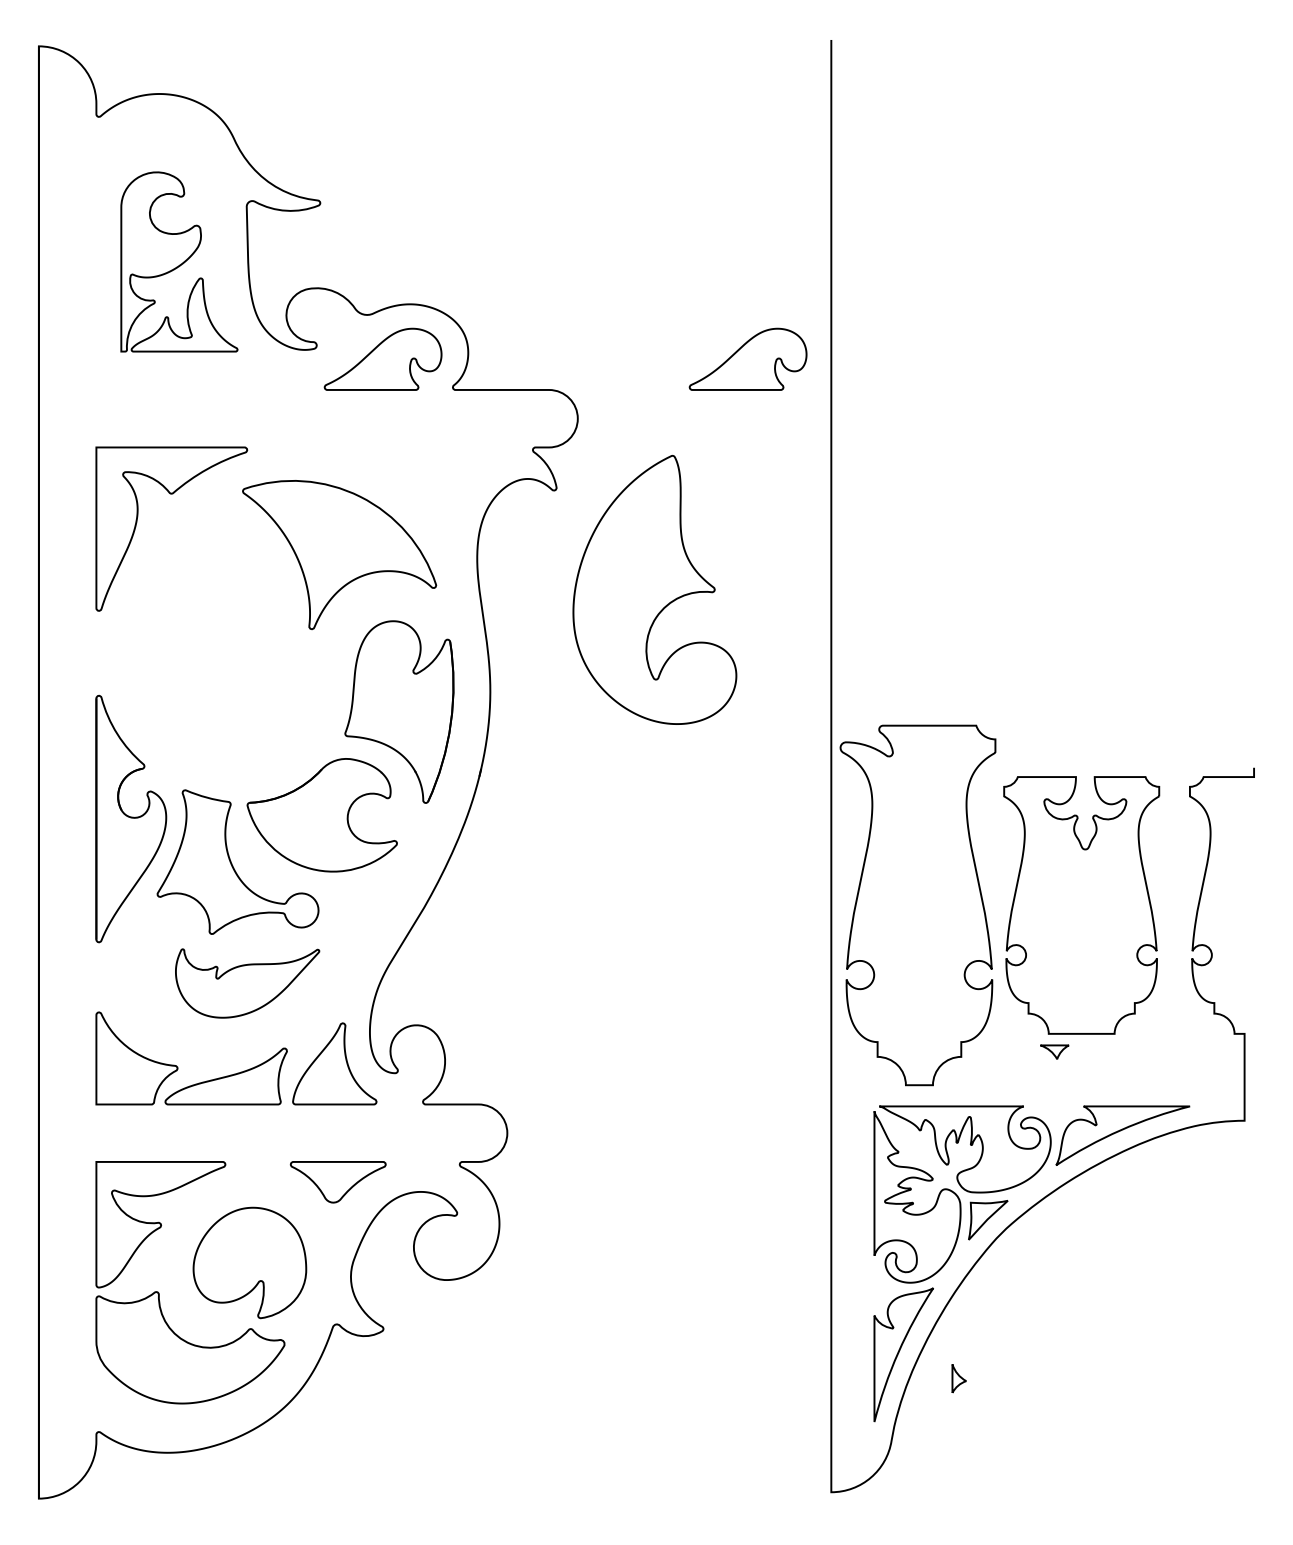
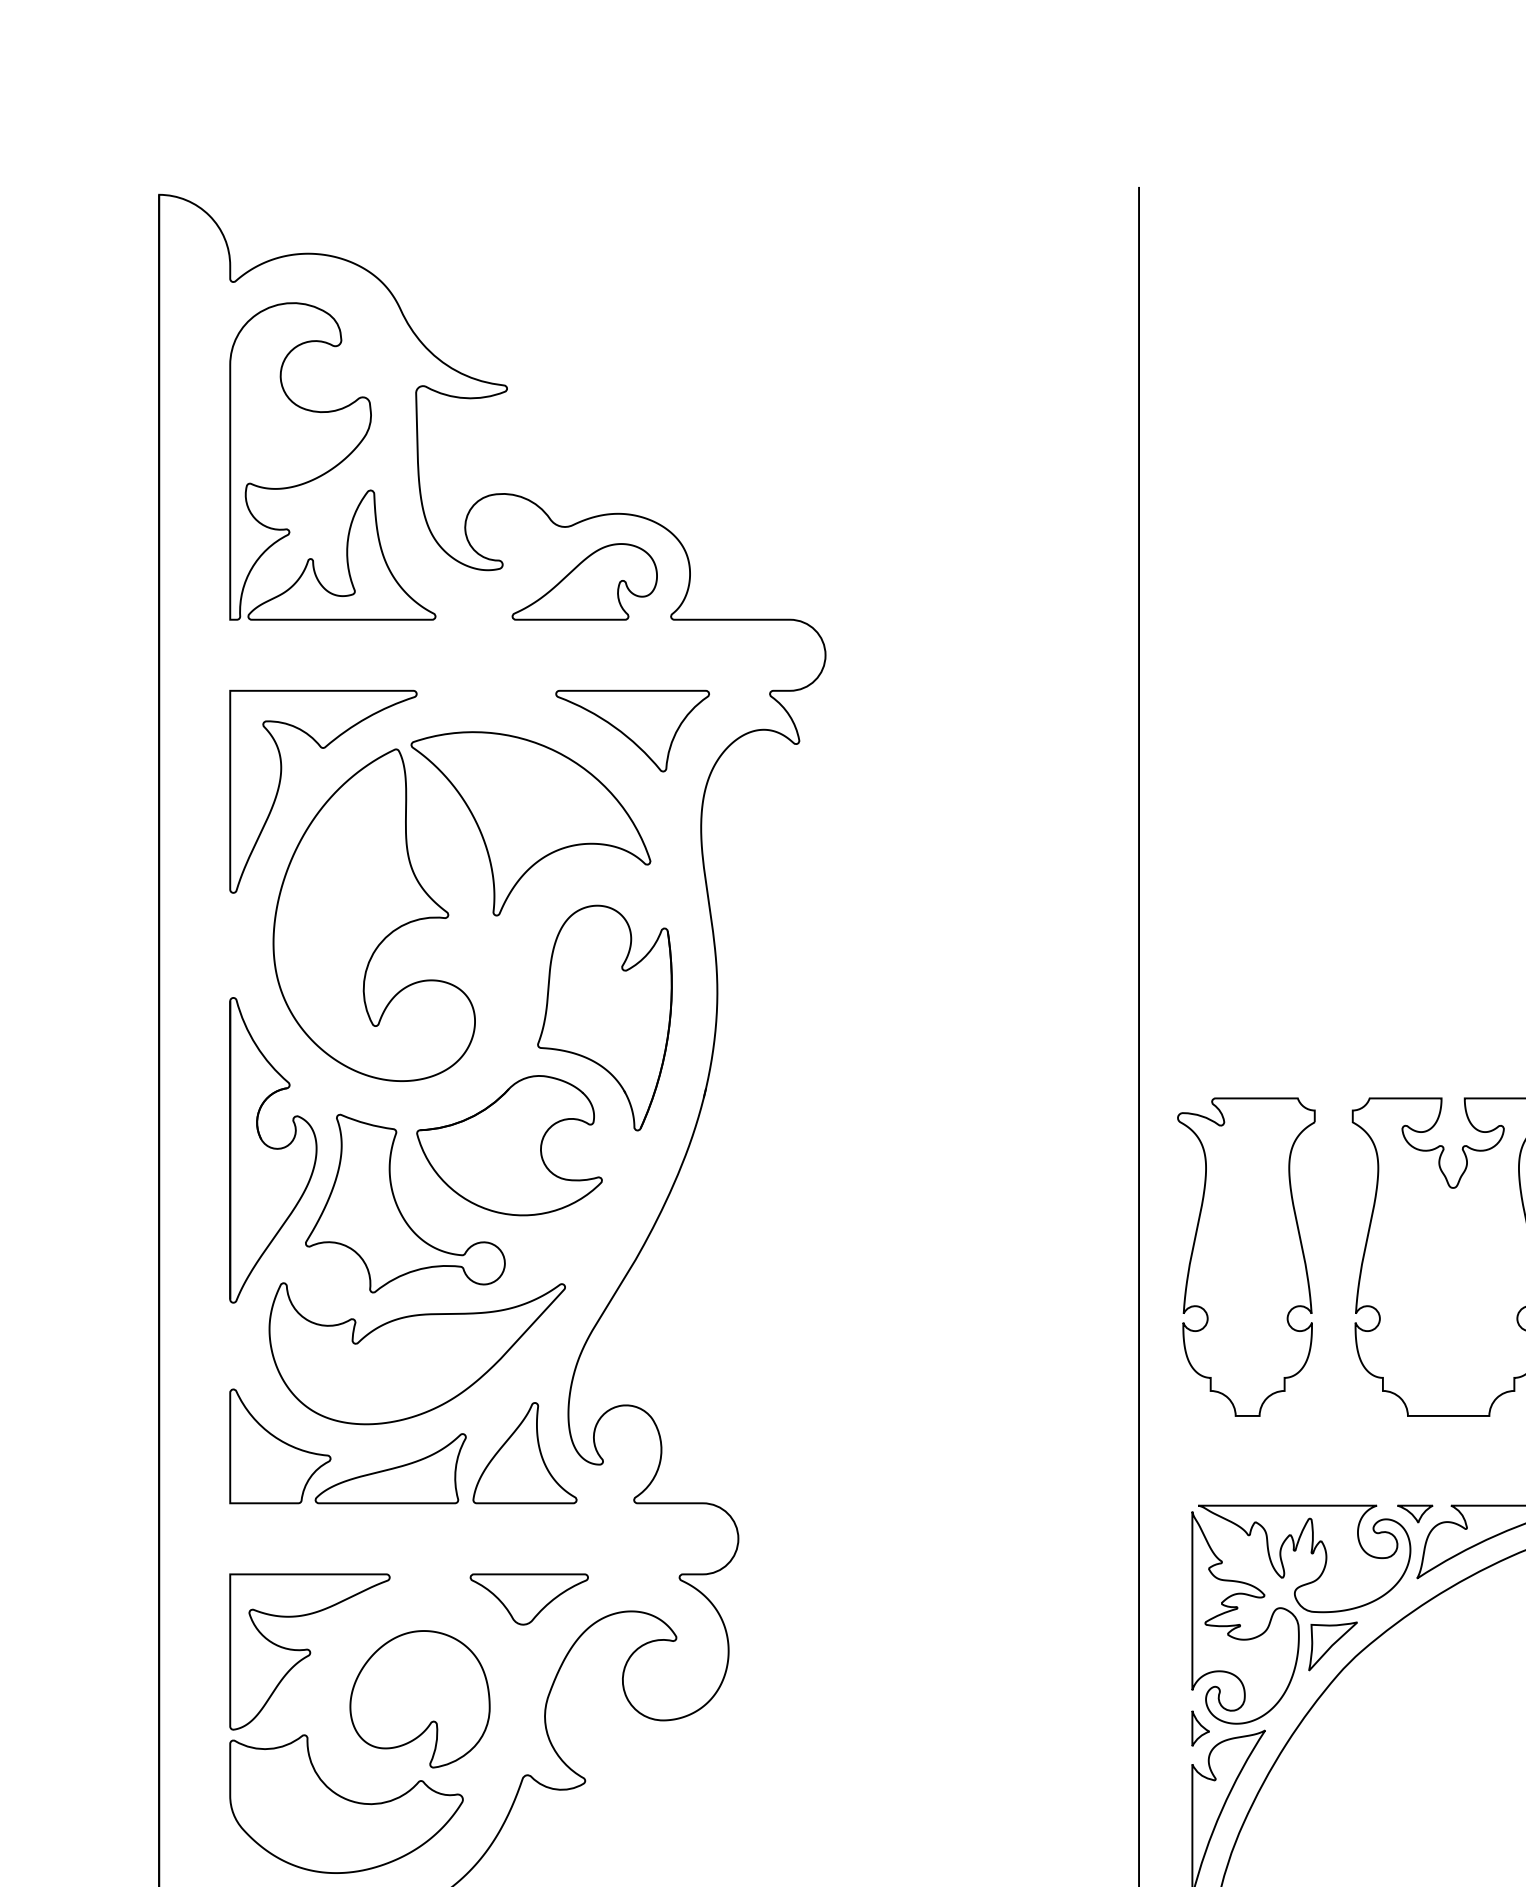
part: (179, 261) -> (332, 460), size x1.43
part: (747, 358) -> (1035, 580), removed
part: (421, 479) -> (632, 730), added
part: (654, 589) -> (373, 914), moved
part: (918, 905) -> (1246, 1257), size x0.71
part: (247, 983) -> (417, 1353), size x1.67
part: (1054, 1051) -> (1415, 1513), moved
part: (958, 1378) -> (1199, 1728), moved

